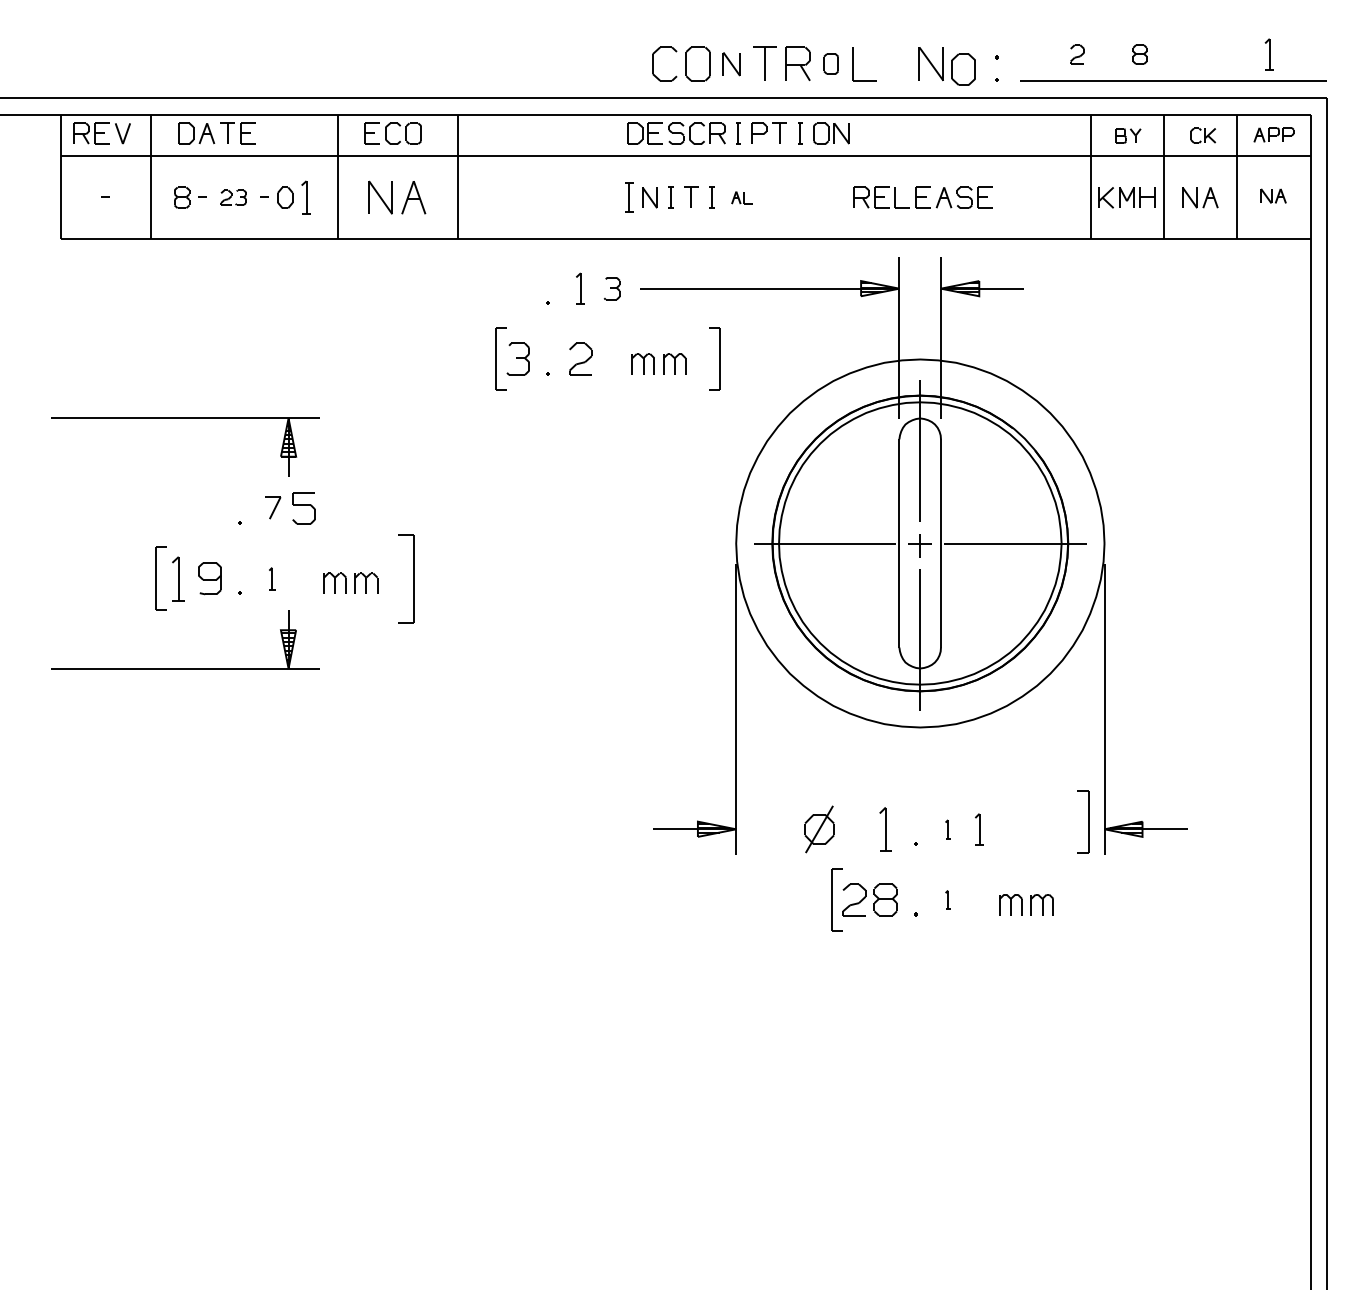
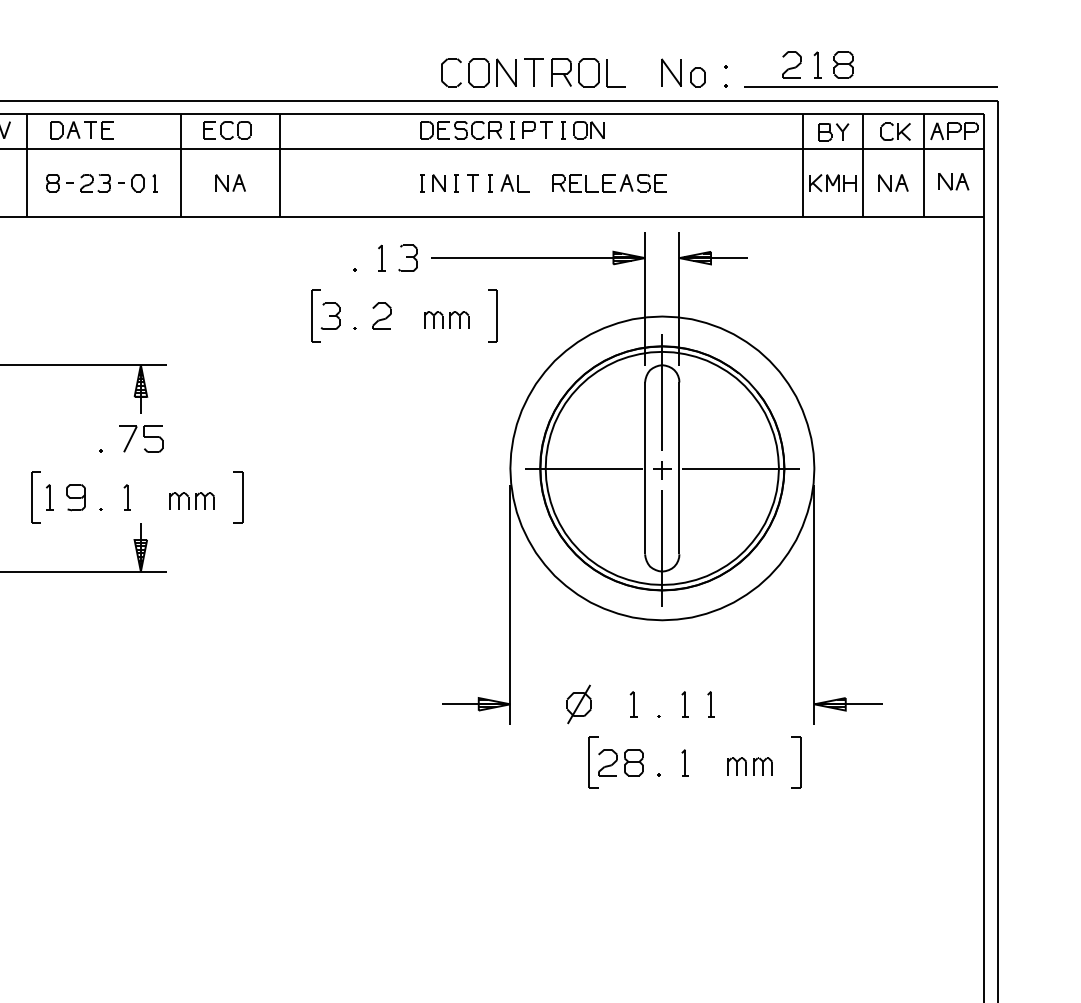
part: (1077, 54) -> (792, 64), size x1.67
part: (1139, 54) -> (843, 64), size x1.67
part: (1268, 54) -> (816, 64), moved
part: (830, 63) -> (588, 72), size x1.67
part: (731, 64) -> (506, 73), size x1.43
part: (963, 69) -> (697, 77), size x0.71
part: (1273, 134) -> (953, 130), size x1.43
part: (1128, 135) -> (834, 131), size x1.43
part: (1203, 135) -> (896, 131), size x1.43
part: (1273, 195) -> (953, 181), size x1.43
part: (233, 197) -> (95, 182), size x1.43
part: (305, 197) -> (154, 182), size x0.62
part: (397, 197) -> (230, 182), size x0.62
part: (628, 197) -> (421, 182), size x0.71
part: (741, 197) -> (514, 182), size x1.67
part: (922, 197) -> (608, 182), moved
part: (611, 288) -> (407, 257), size x1.43
part: (273, 507) -> (128, 438), size x1.43
part: (177, 578) -> (49, 497), size x0.71
part: (271, 578) -> (126, 497), size x1.43
part: (406, 578) -> (238, 497), size x0.71
part: (1083, 821) -> (796, 762), moved
part: (885, 829) -> (633, 704), size x0.71
part: (947, 829) -> (684, 704), size x1.67
part: (947, 899) -> (684, 762), size x1.67

